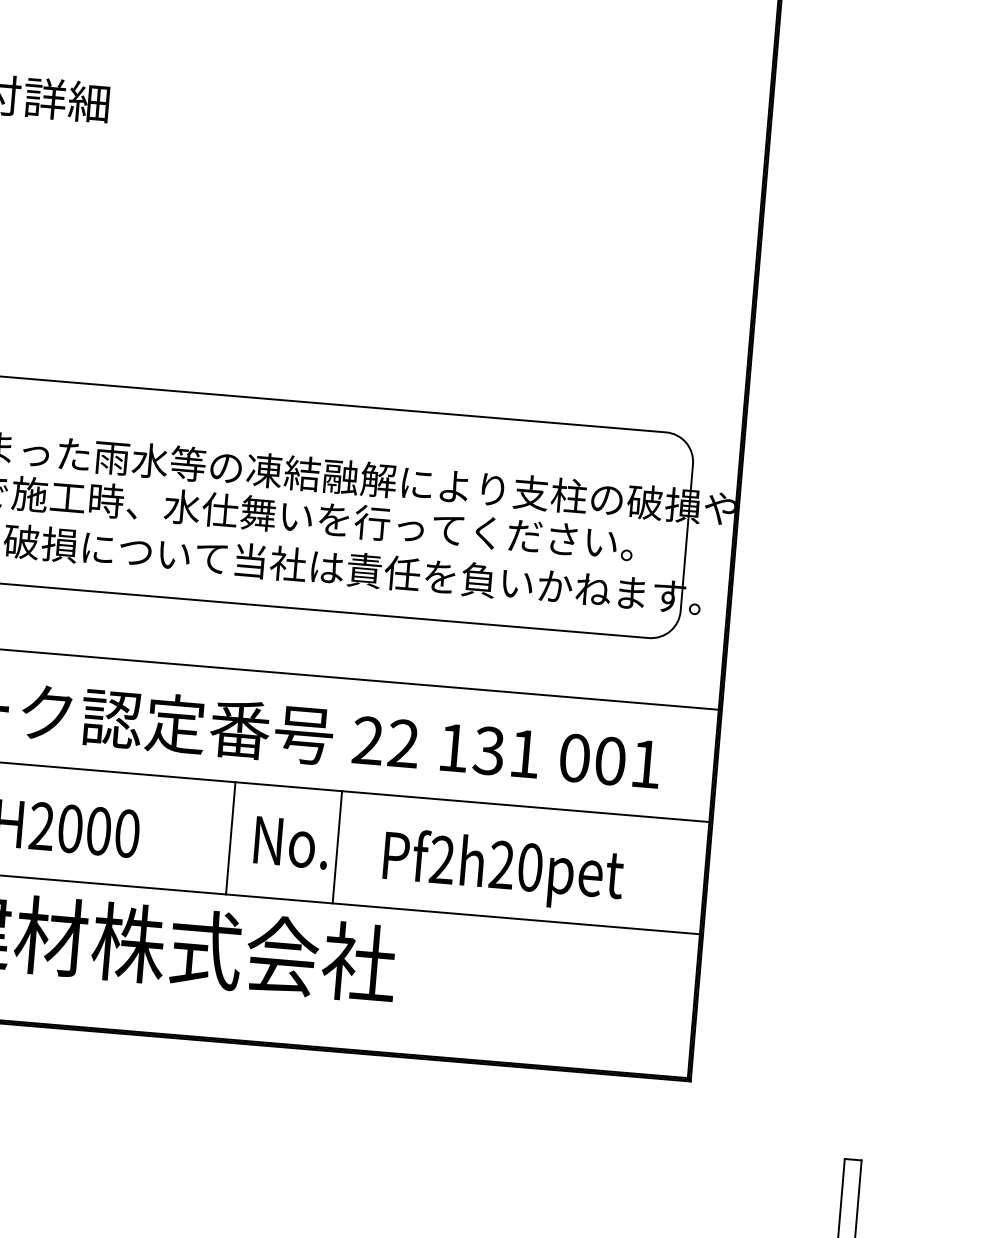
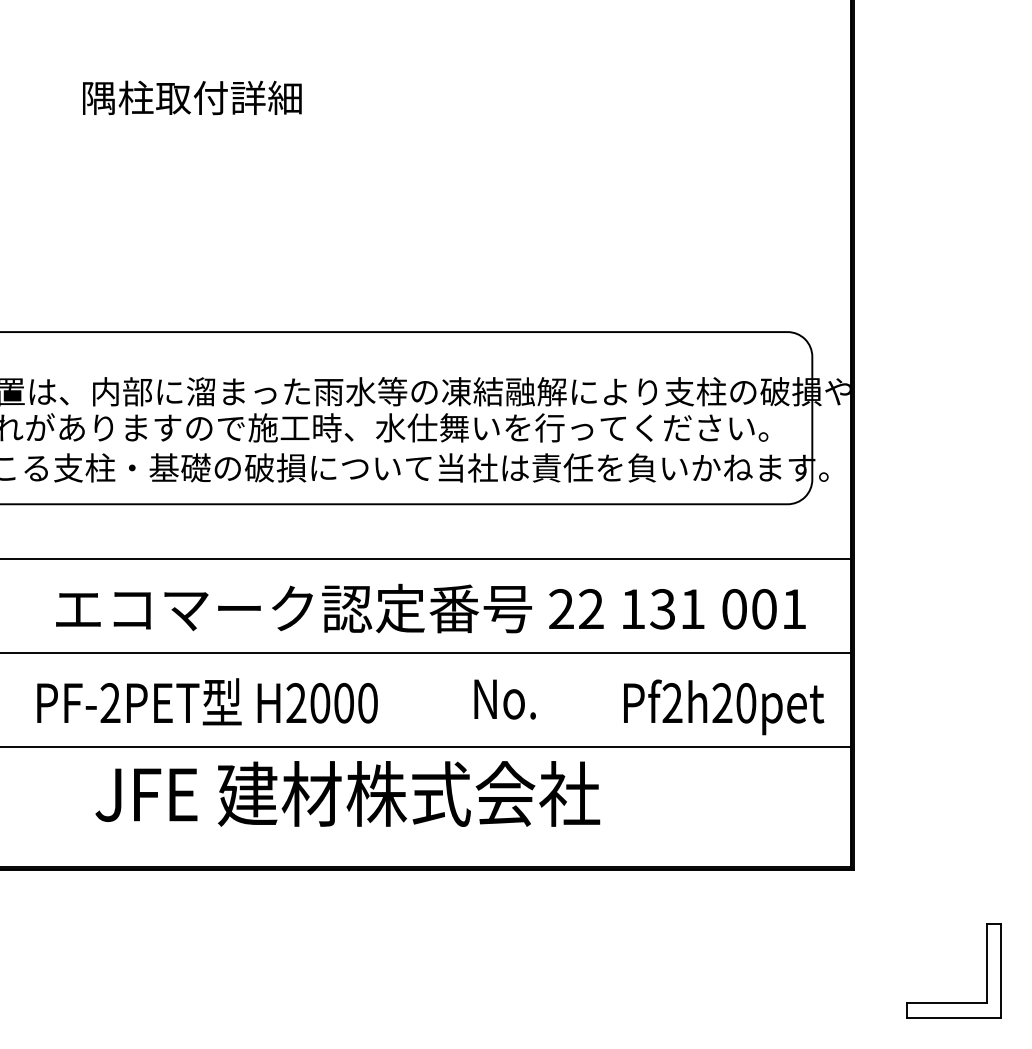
line: (231, 837) -> (454, 699), removed
line: (337, 846) -> (543, 699), removed
text: (503, 870) -> (724, 707), moved

